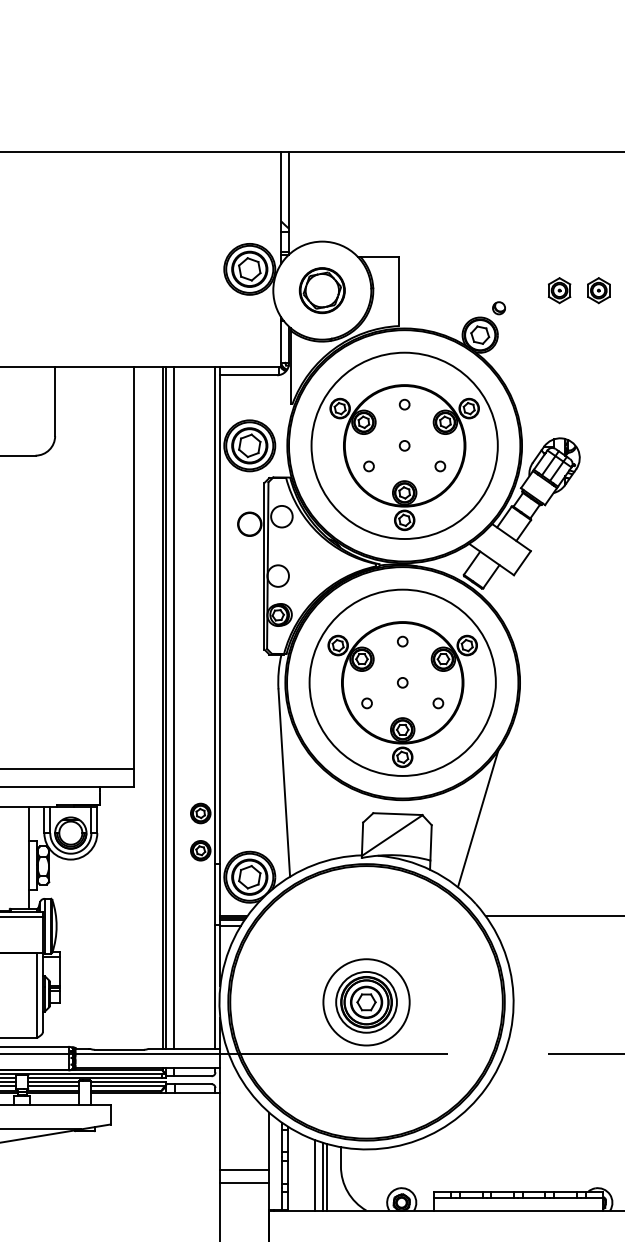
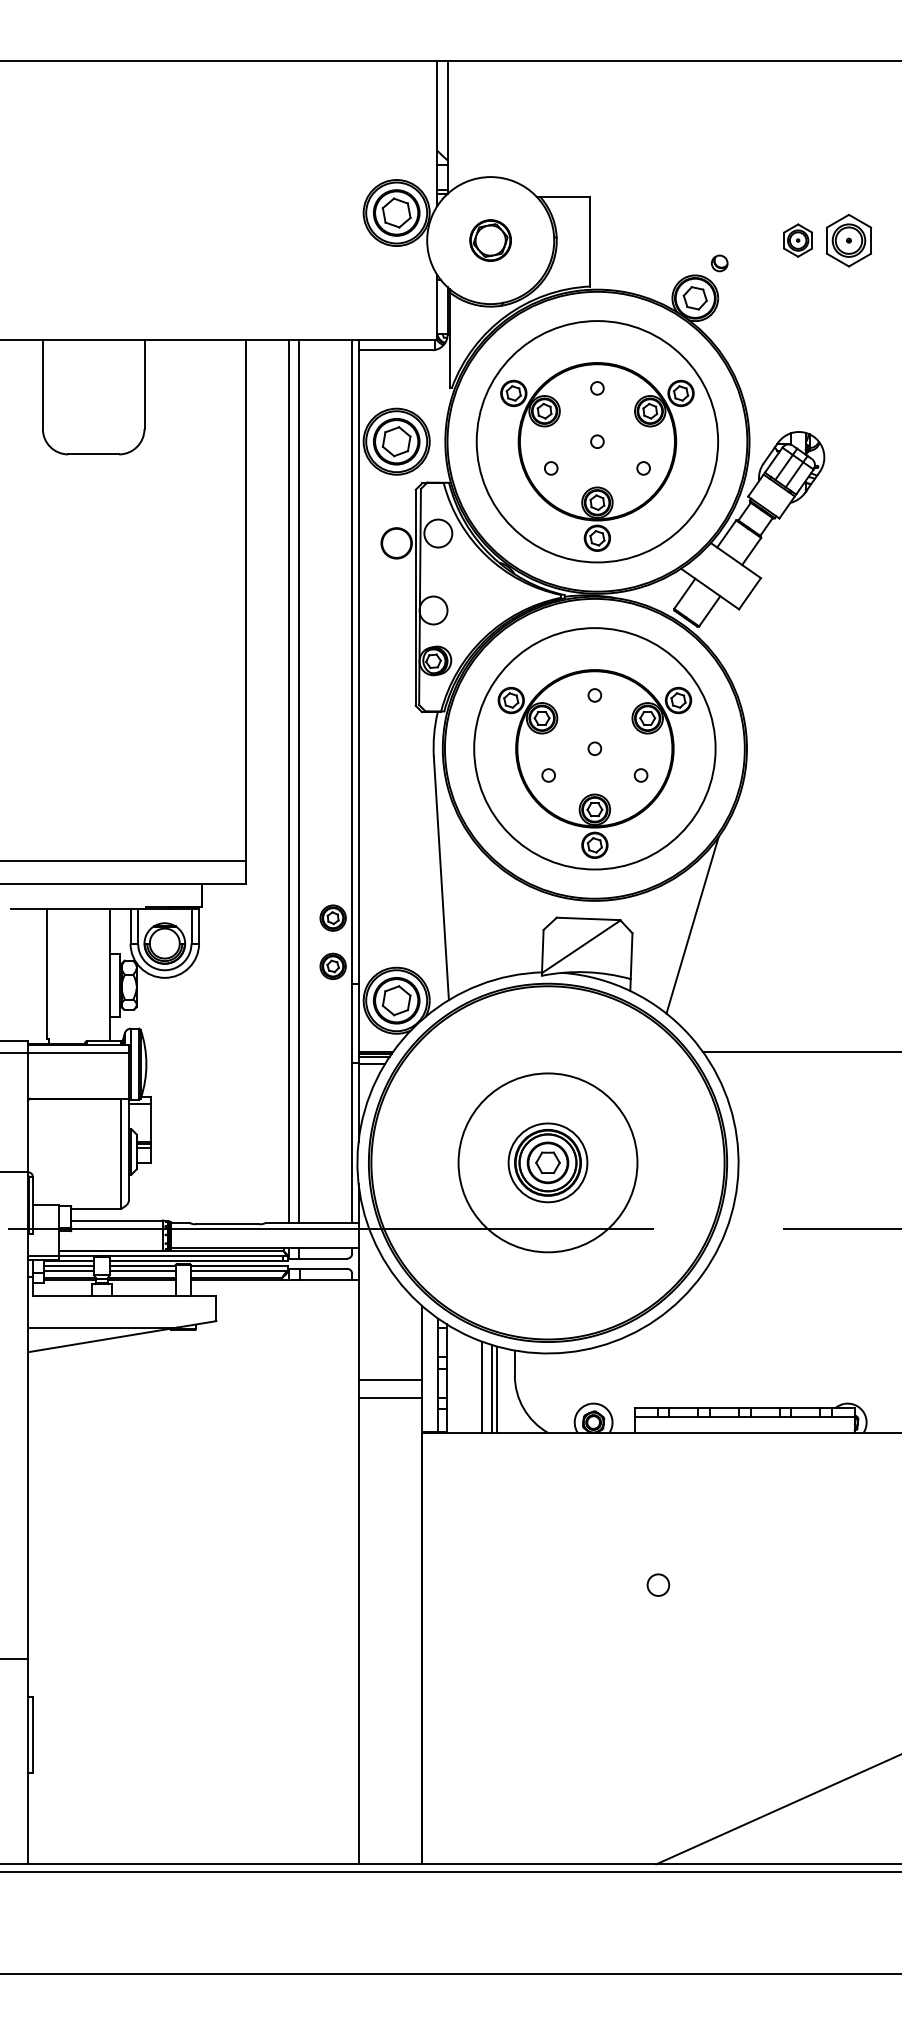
part: (322, 290) -> (490, 240), size x0.7
part: (598, 290) -> (848, 240), size x1.6
line: (162, 708) -> (283, 781), removed
circle: (366, 1002) -> (547, 1162), size x1.6

